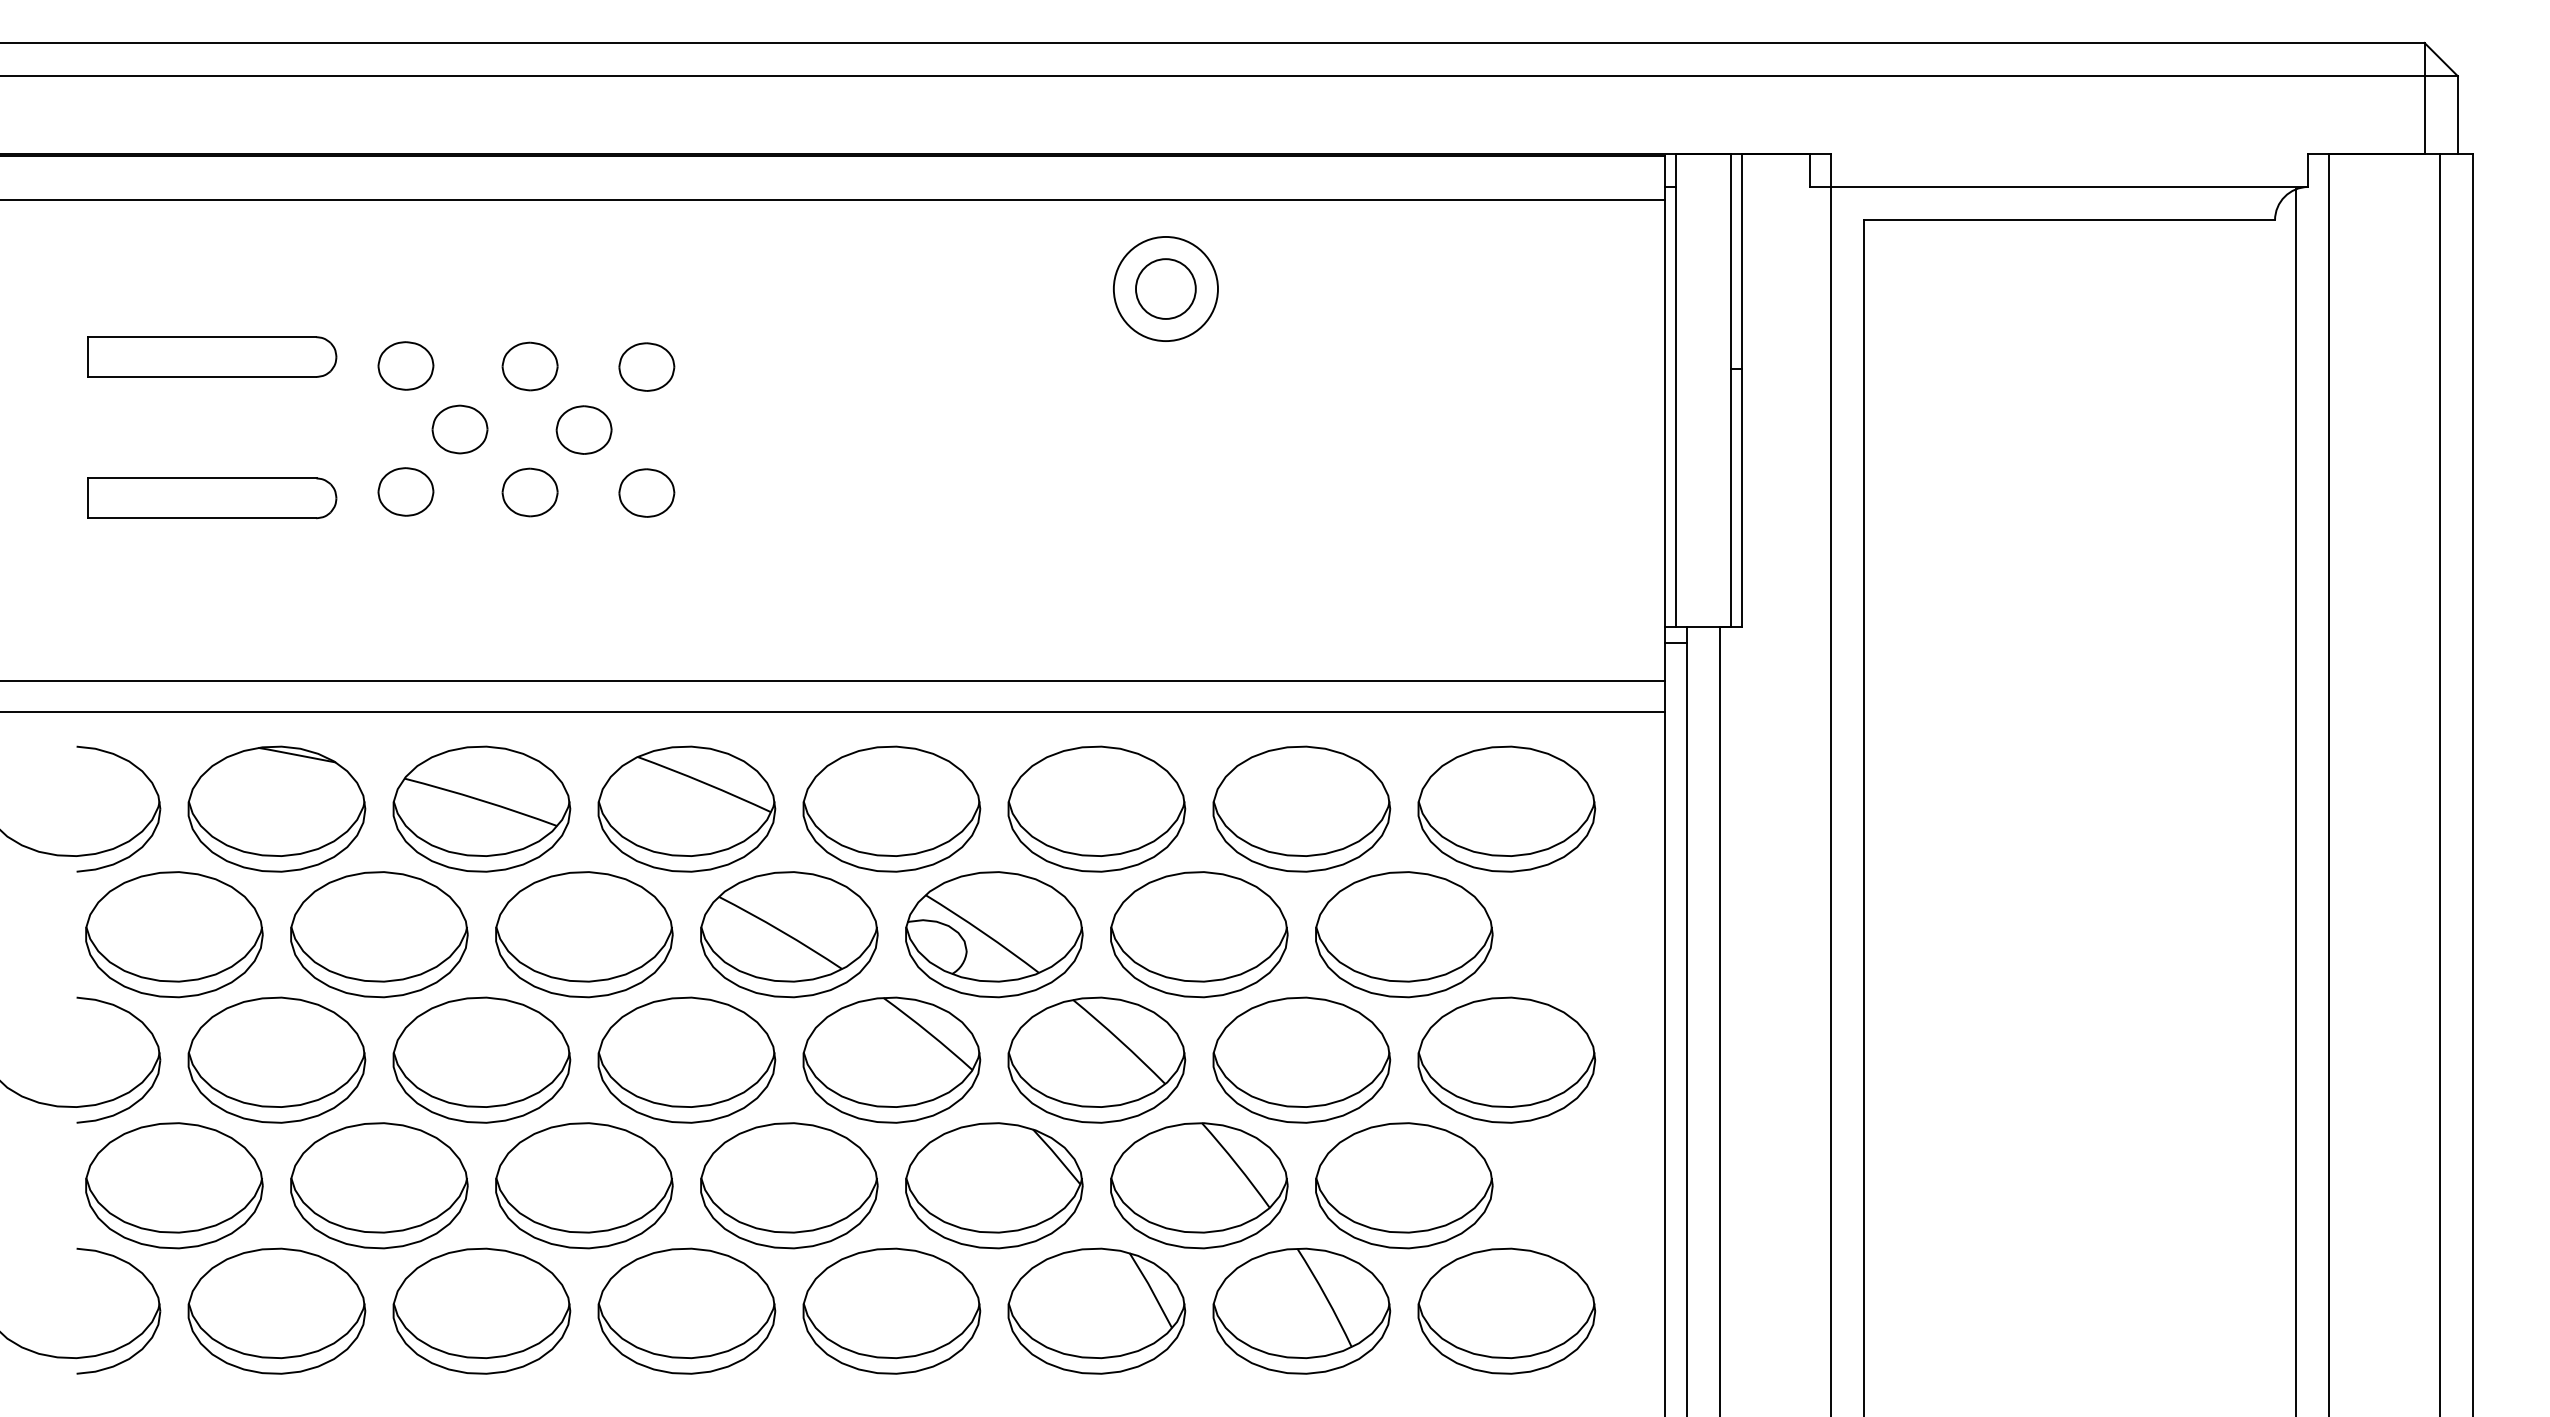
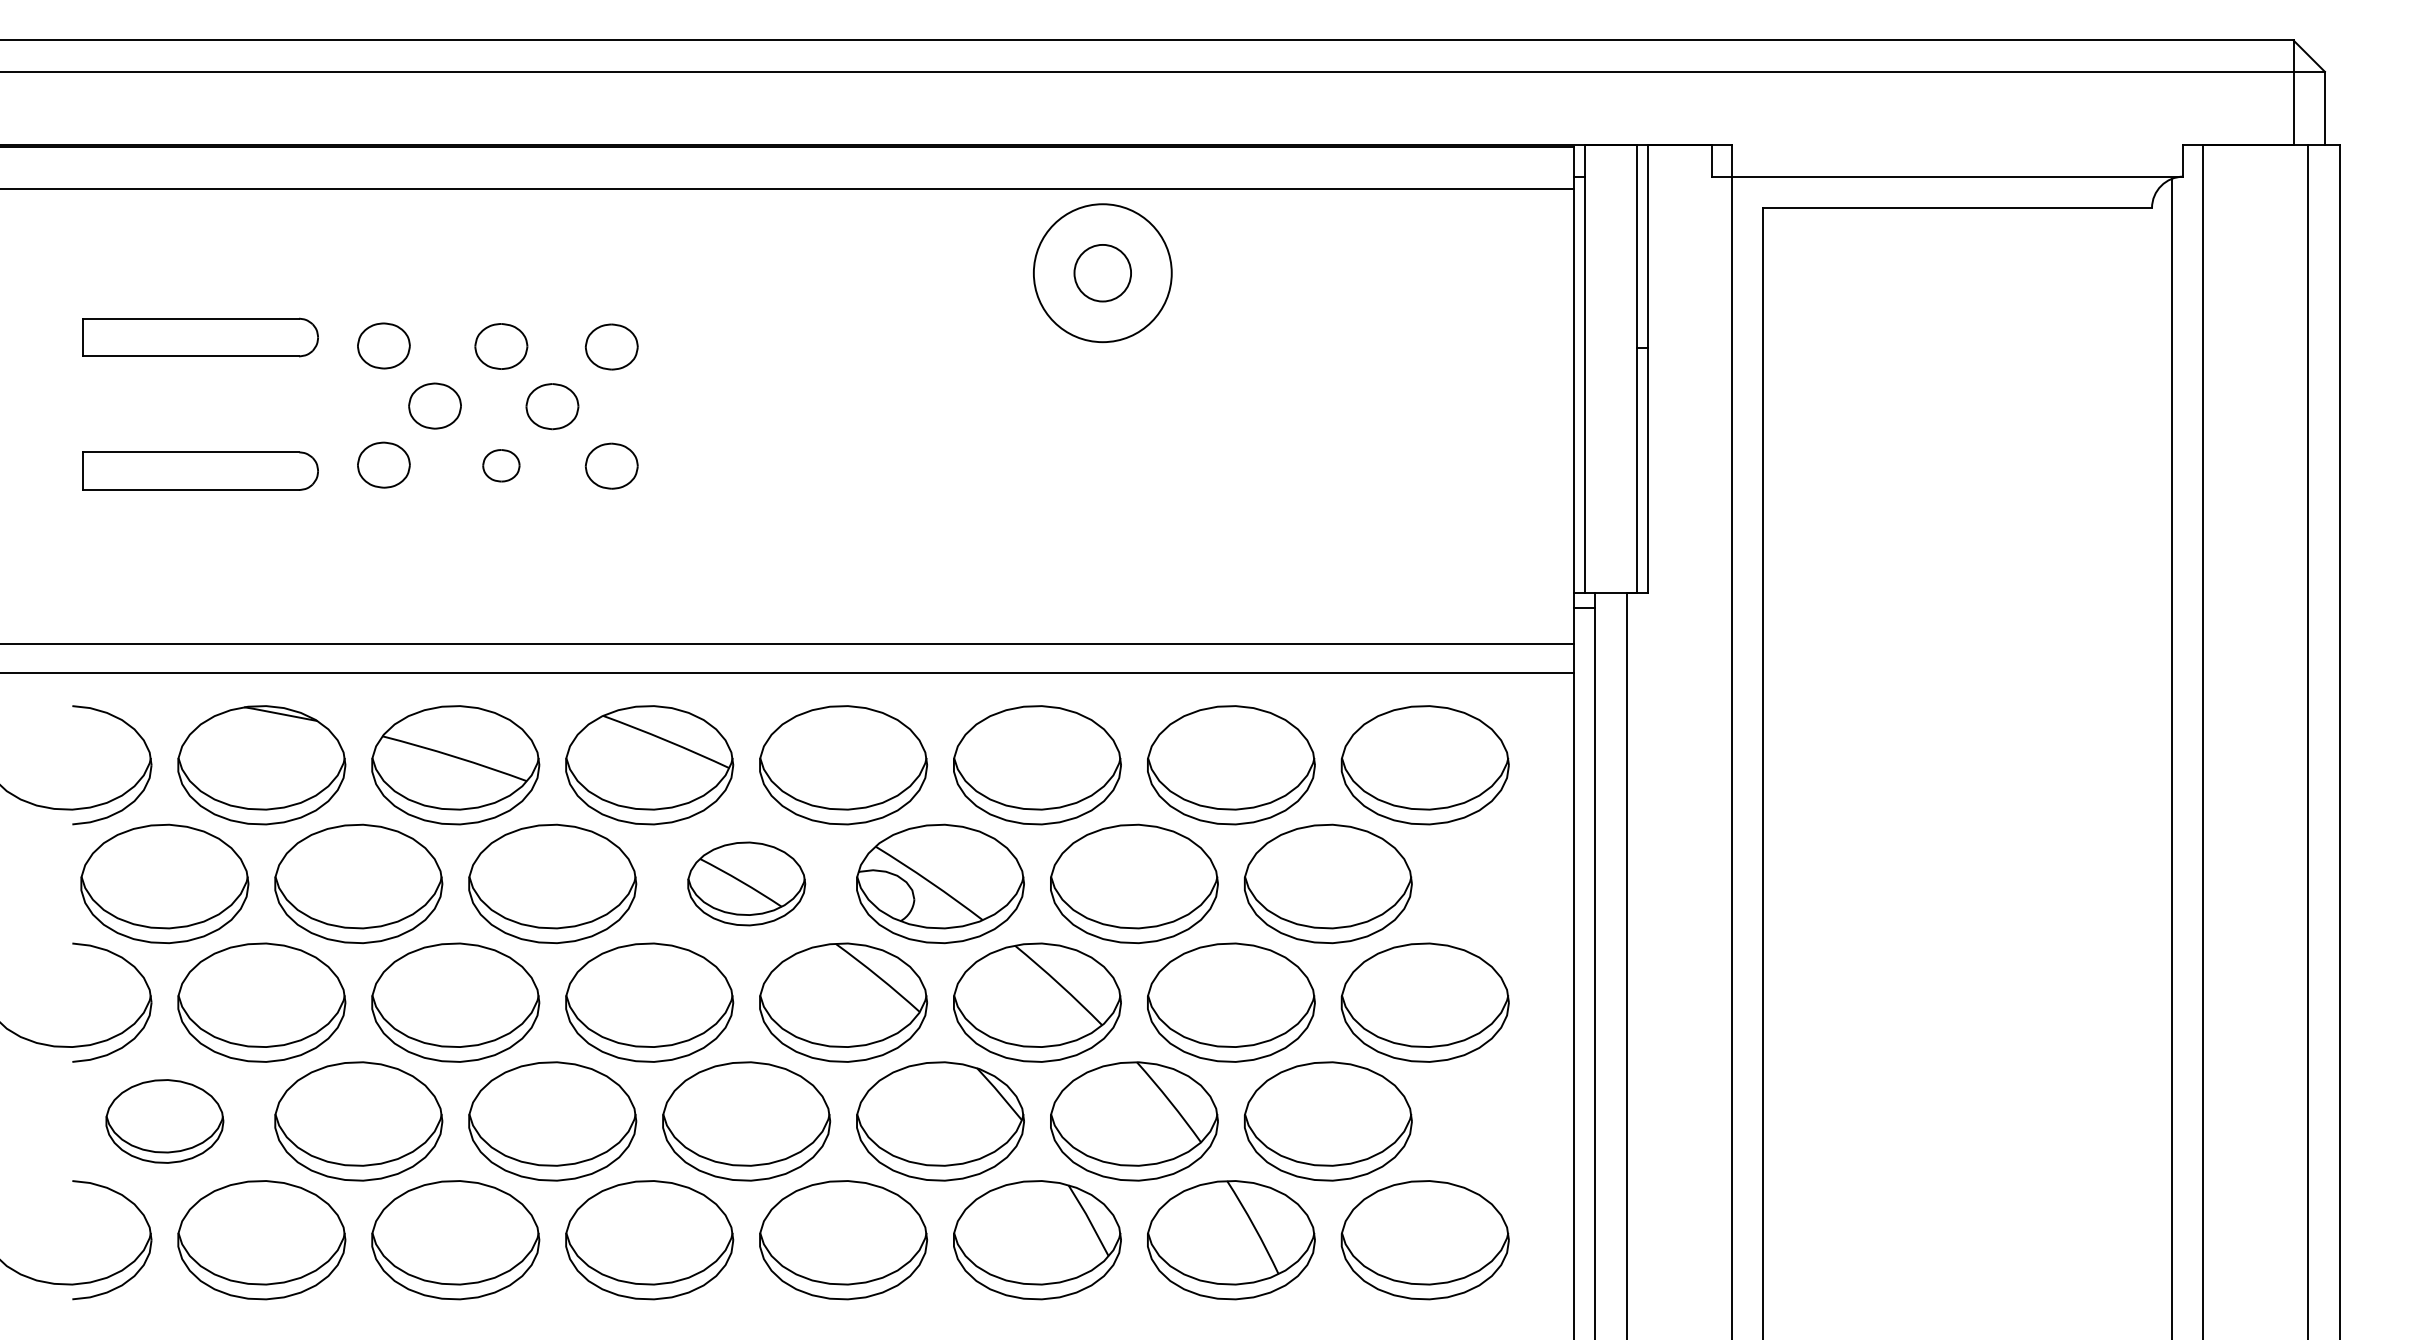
circle: (1165, 288) -> (1102, 272), size x1.4
part: (530, 492) -> (501, 465), size x0.7
part: (789, 934) -> (746, 883), size x0.7
part: (174, 1185) -> (164, 1121), size x0.7

